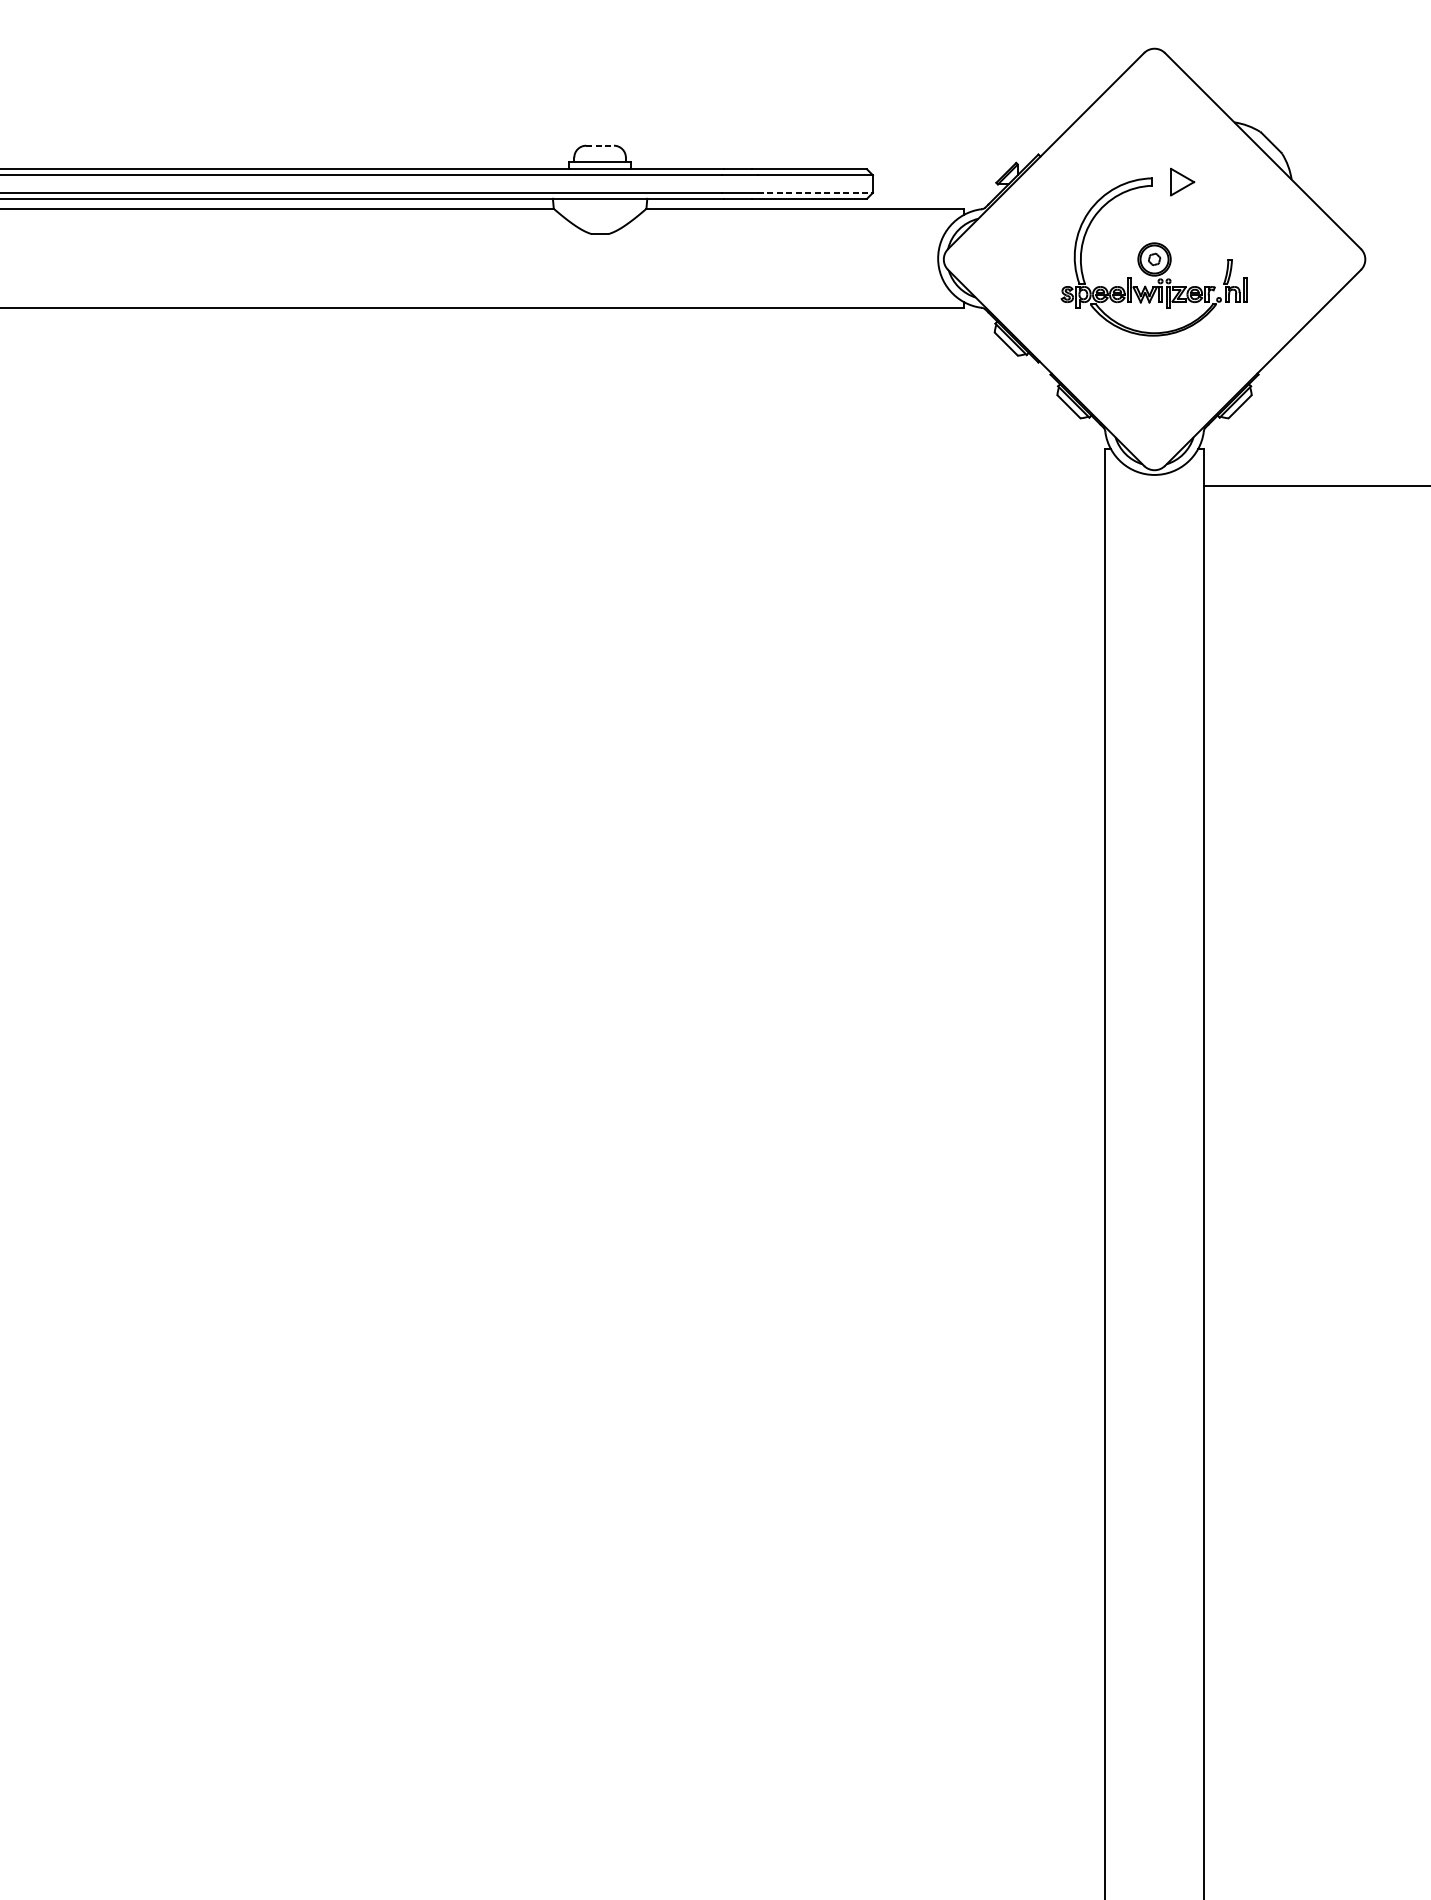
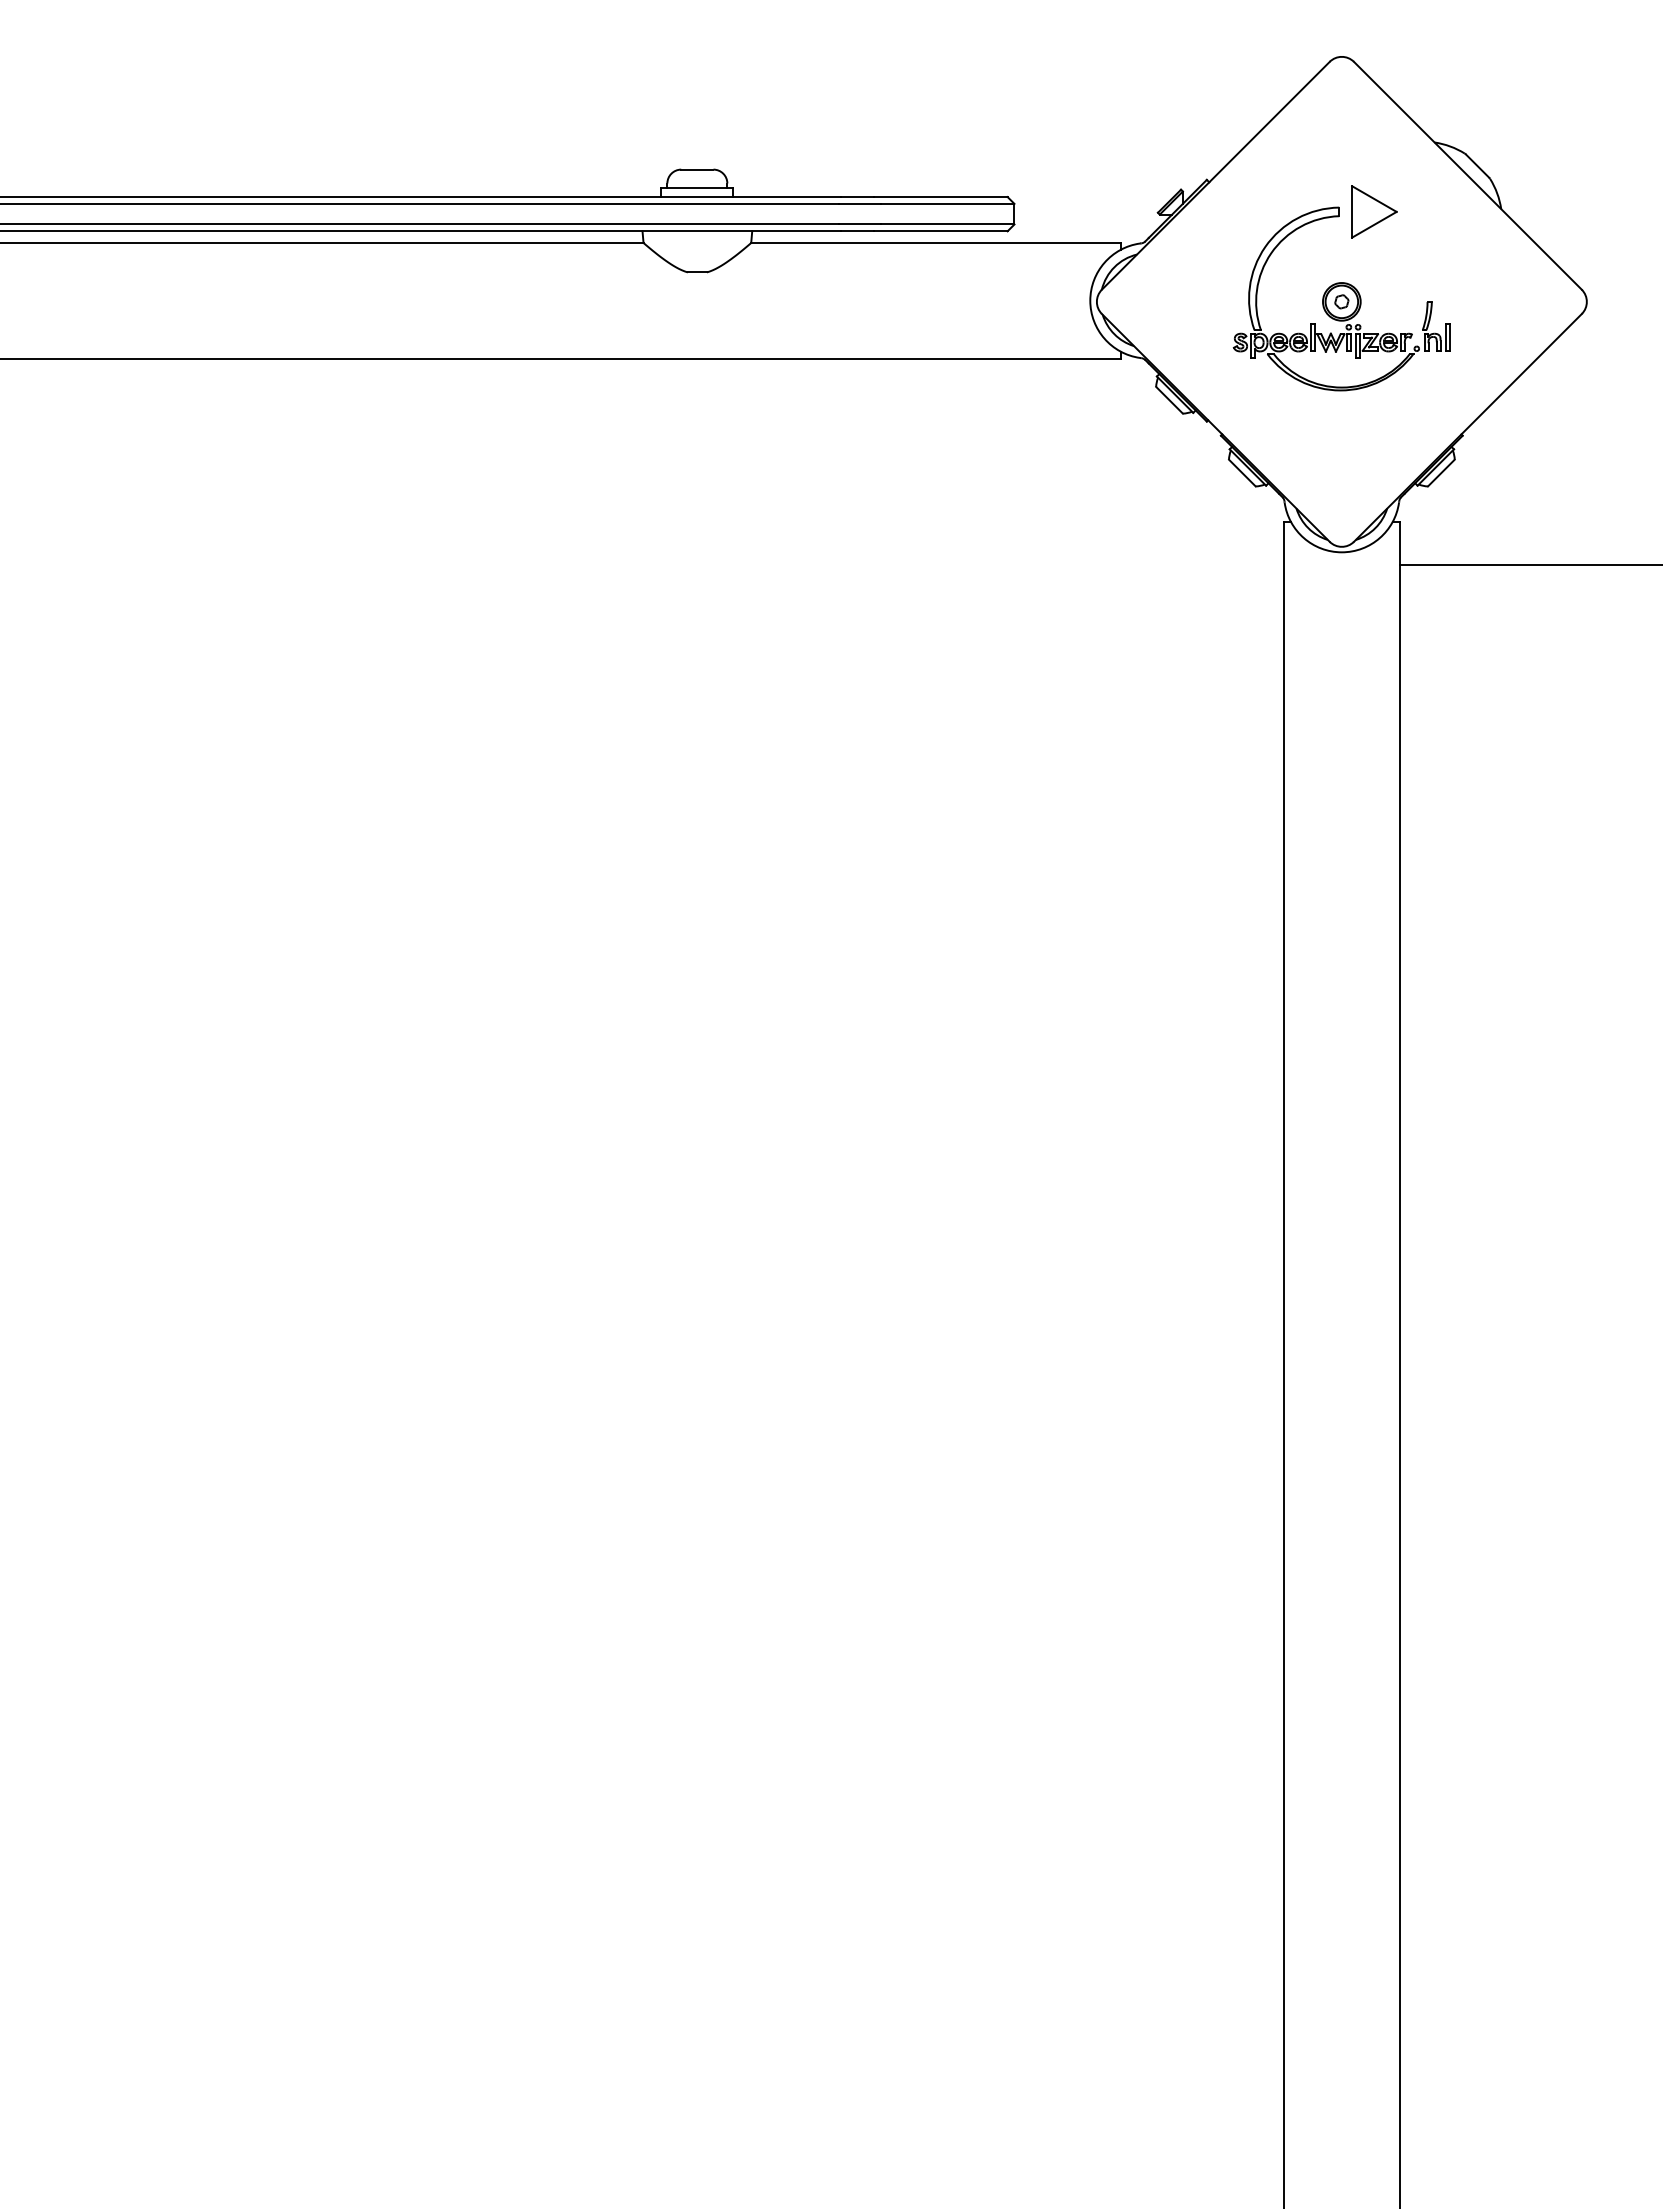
line: (600, 145) -> (697, 169), dashed -> solid
part: (1182, 181) -> (1374, 211), size x1.67
line: (815, 192) -> (947, 224), dashed -> solid

